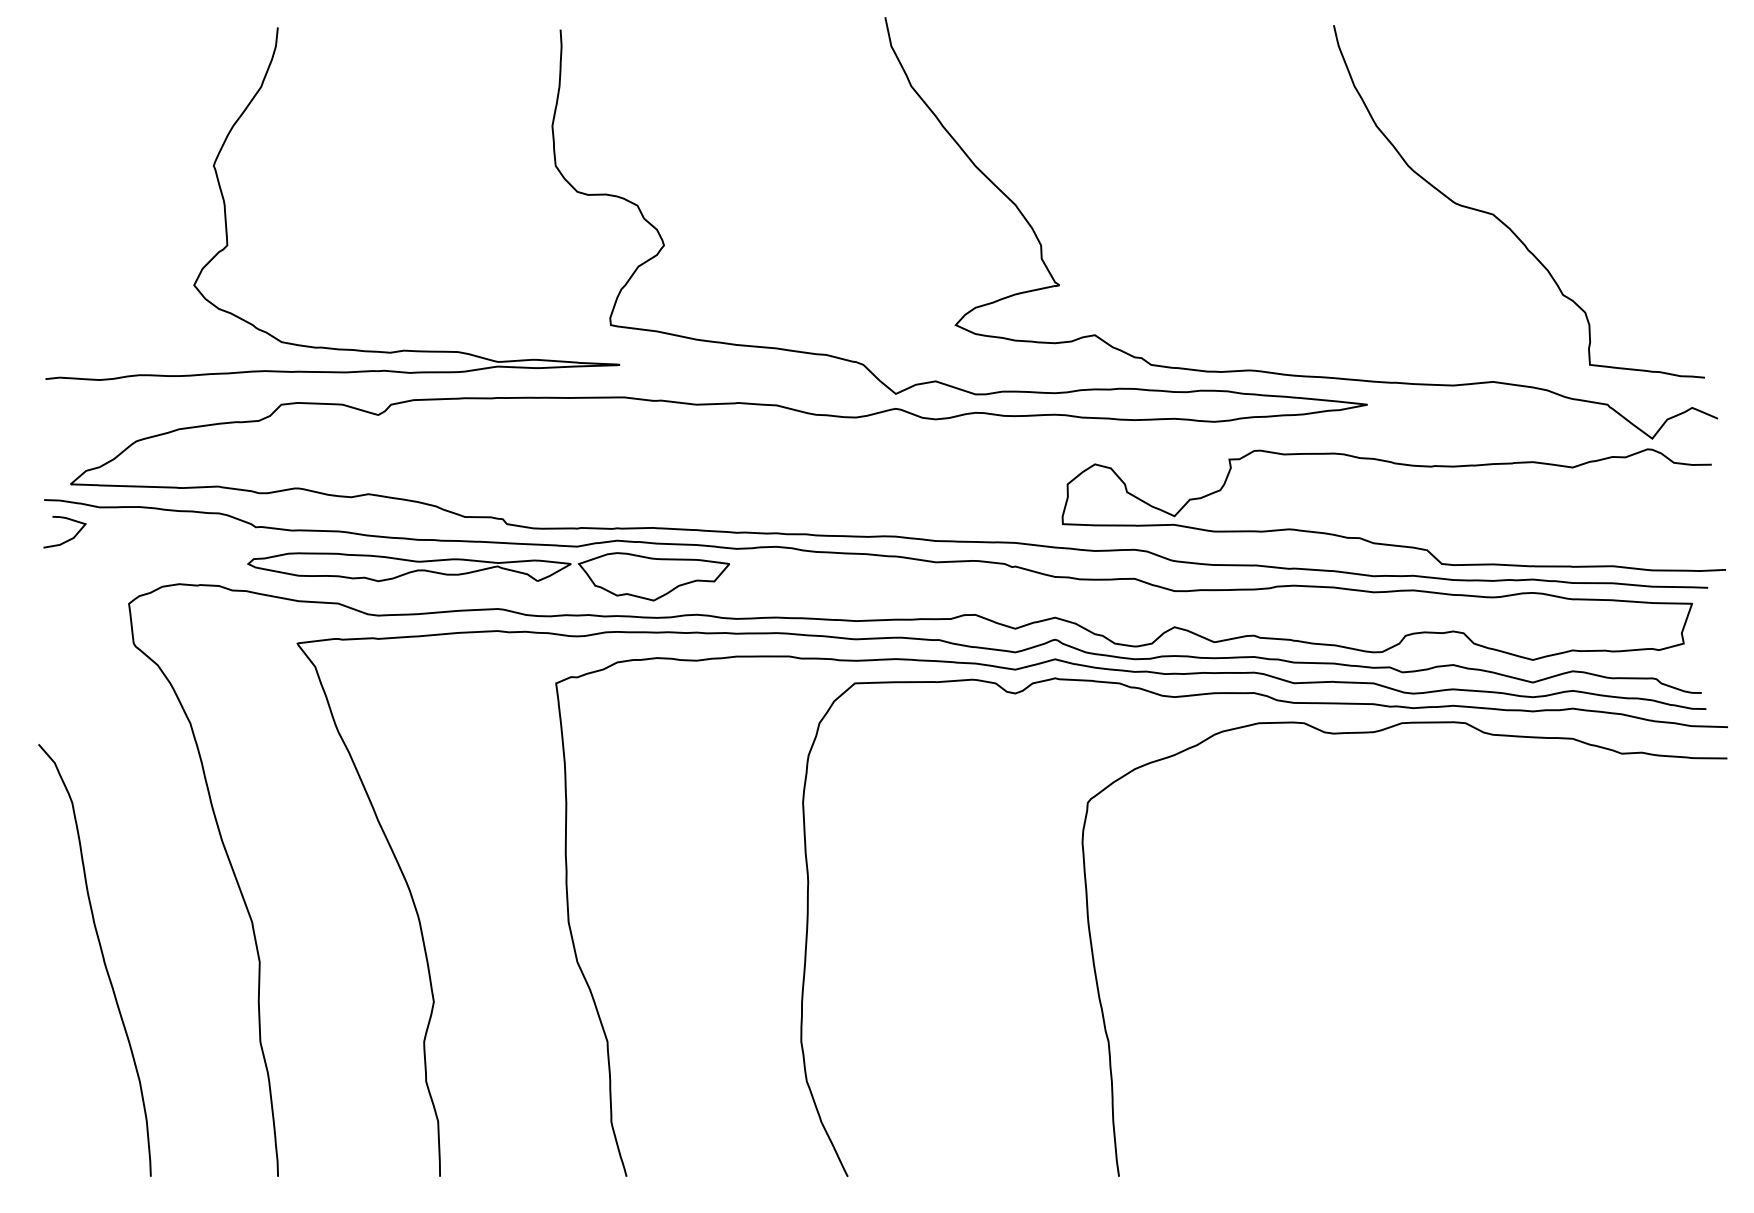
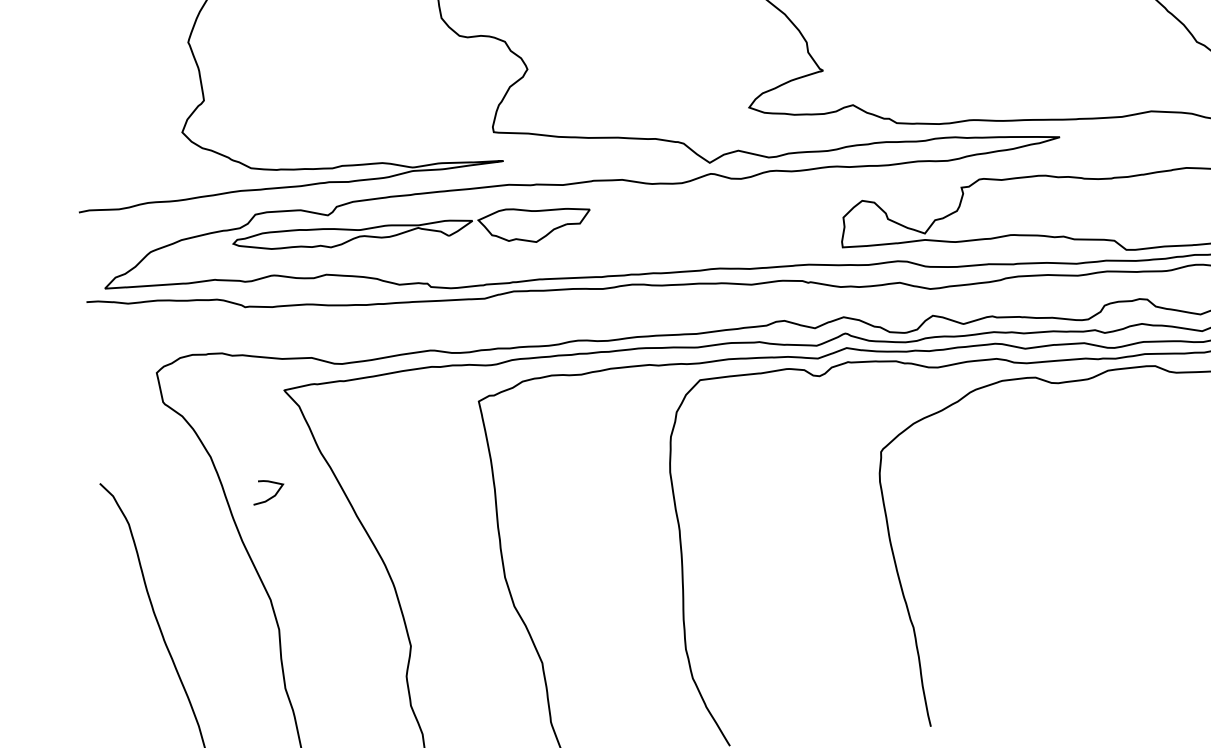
curve: (68, 539) -> (271, 497), moved
part: (488, 569) -> (411, 230), moved

